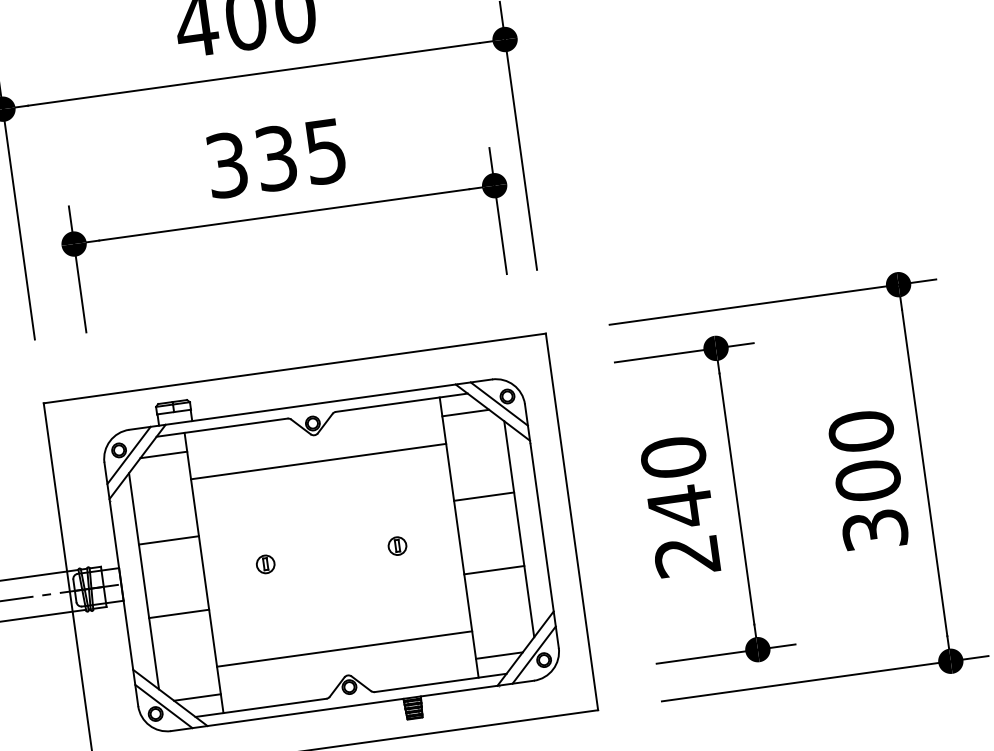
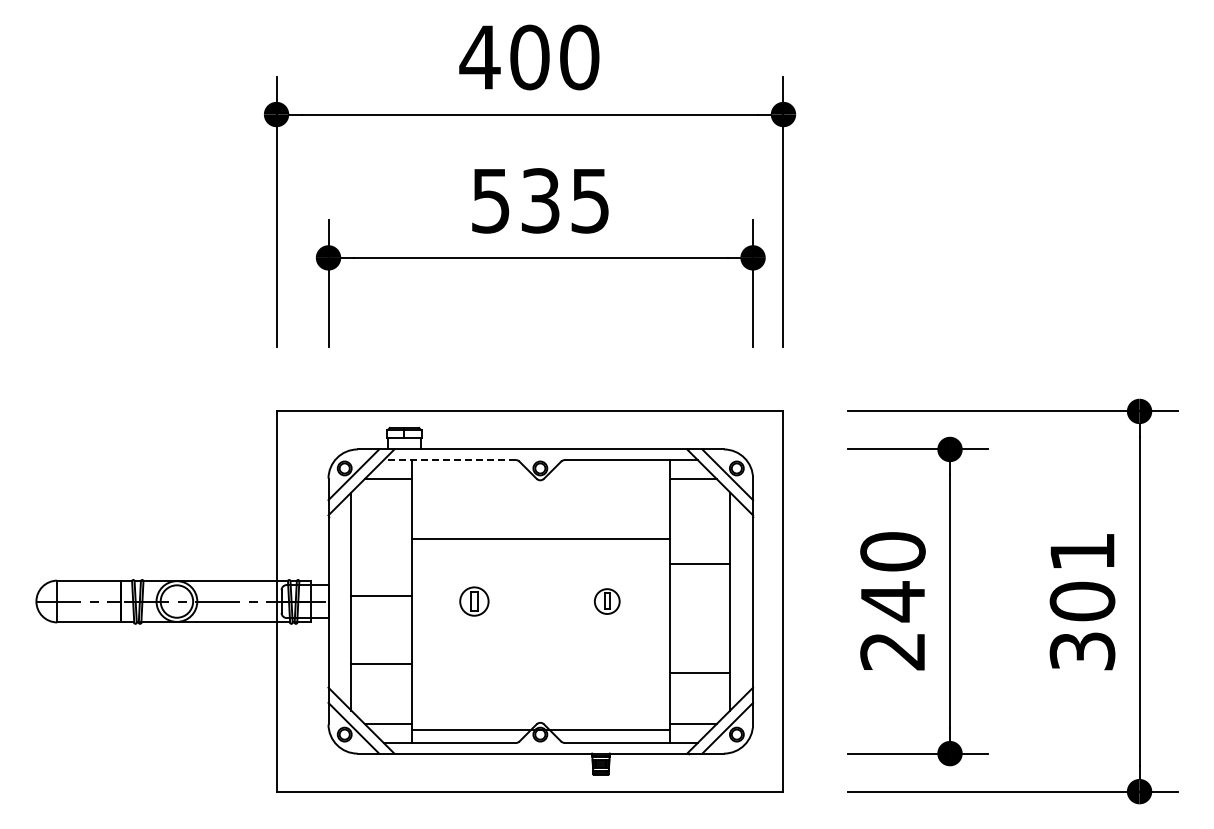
text: (226, 164) -> (490, 200), 335 -> 535
line: (221, 428) -> (449, 460), solid -> dashed
text: (861, 431) -> (1082, 551), 300 -> 301
line: (318, 461) -> (540, 538), moved
line: (168, 540) -> (381, 596), moved
part: (397, 546) -> (607, 601), size x1.4
part: (264, 564) -> (473, 601), size x1.6
line: (493, 570) -> (699, 672), moved
line: (178, 613) -> (381, 663), moved
line: (344, 649) -> (540, 730), moved

